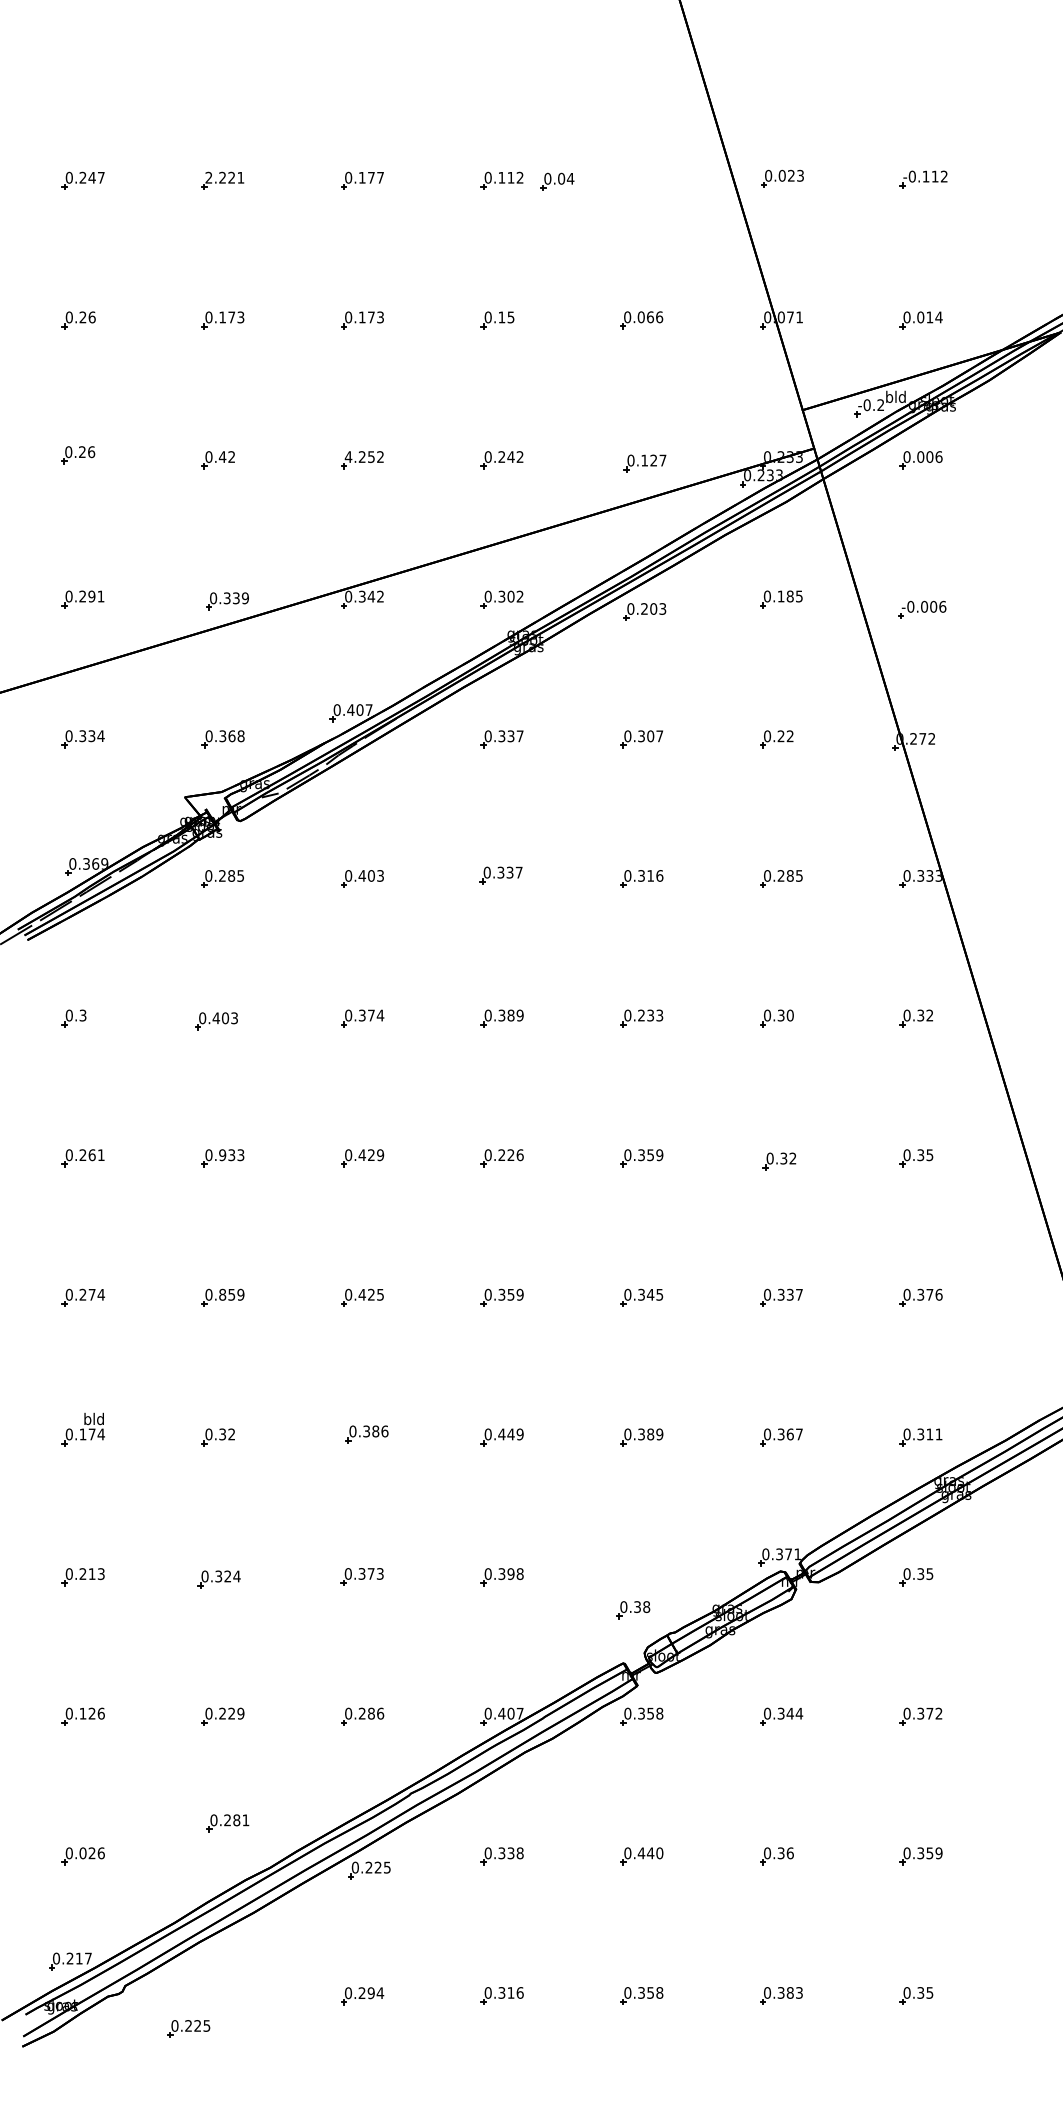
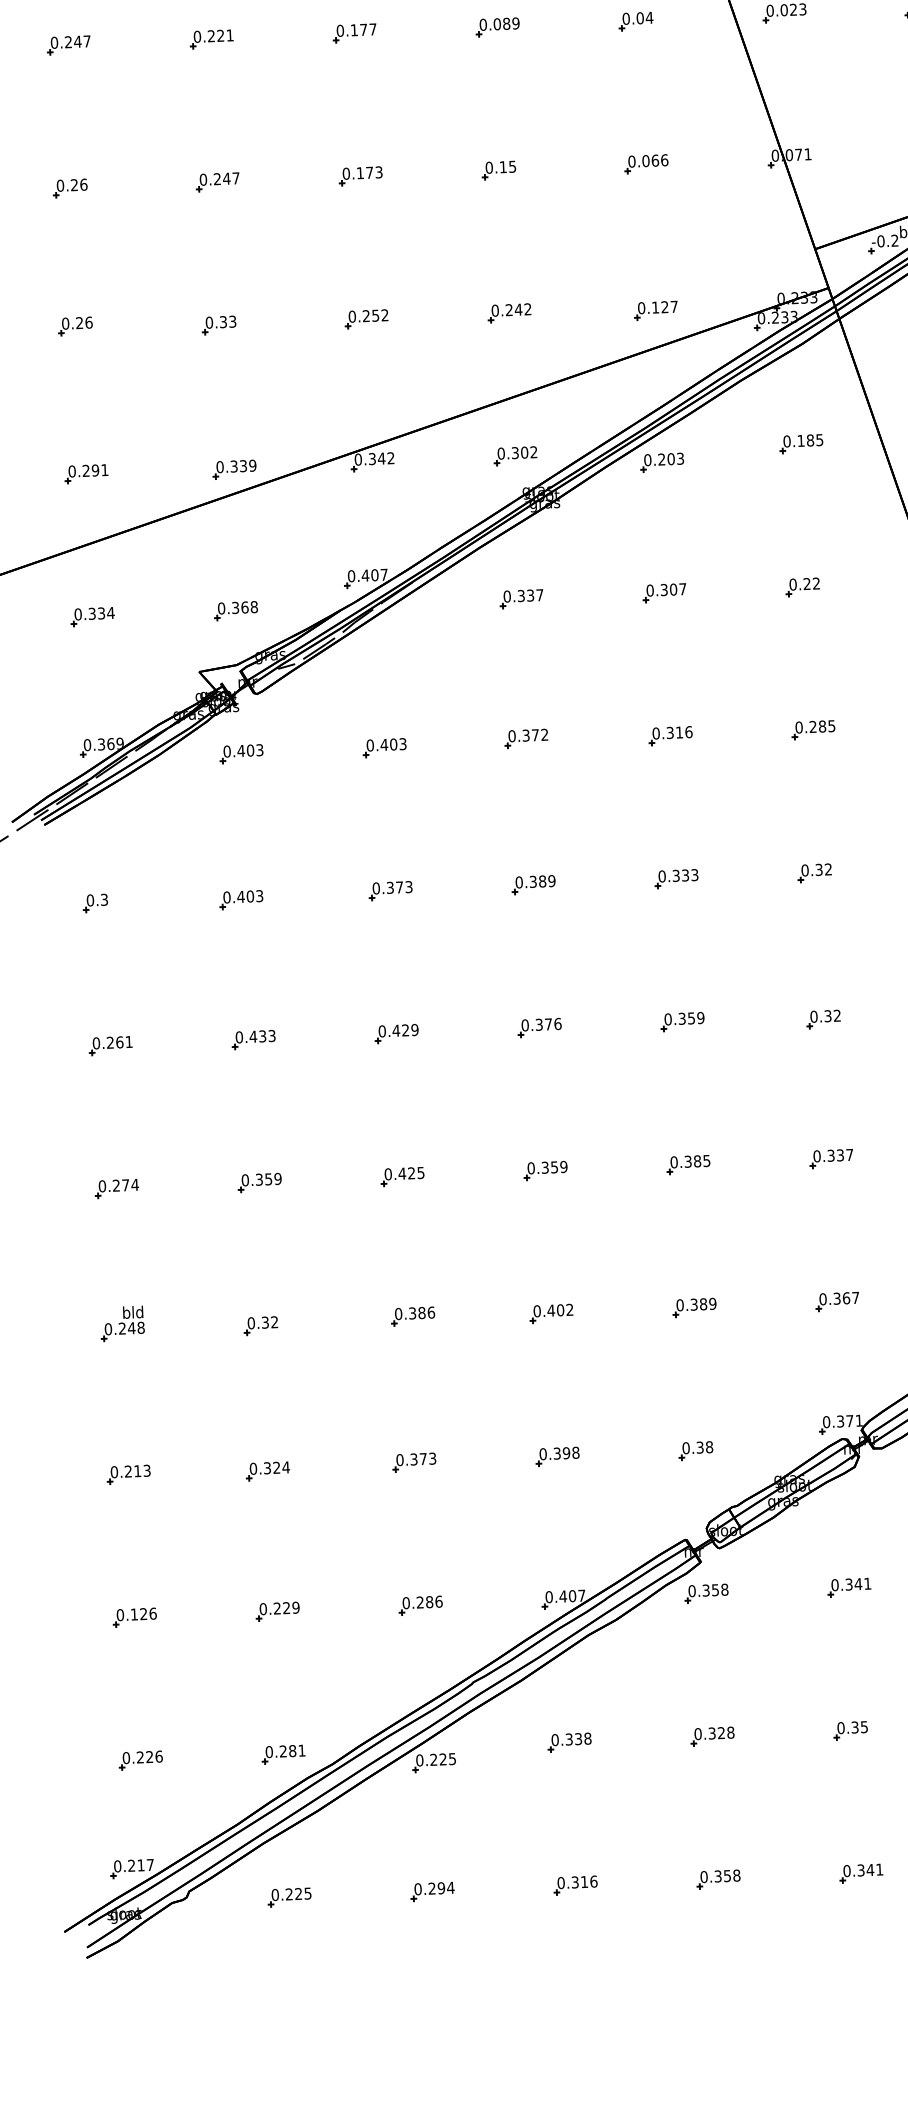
text: (208, 177) -> (196, 36), 2.221 -> 0.221
text: (510, 177) -> (506, 23), 0.112 -> 0.089
part: (557, 181) -> (636, 21), moved
text: (231, 317) -> (226, 178), 0.173 -> 0.247
text: (226, 456) -> (227, 321), 0.42 -> 0.33
text: (348, 456) -> (352, 316), 4.252 -> 0.252
text: (514, 872) -> (539, 734), 0.337 -> 0.372
text: (231, 875) -> (250, 750), 0.285 -> 0.403
text: (380, 1015) -> (408, 887), 0.374 -> 0.373
text: (641, 1015) -> (676, 875), 0.233 -> 0.333
text: (789, 1015) -> (827, 869), 0.30 -> 0.32
text: (222, 1155) -> (253, 1037), 0.933 -> 0.433
text: (506, 1155) -> (543, 1024), 0.226 -> 0.376
text: (222, 1294) -> (259, 1179), 0.859 -> 0.359
text: (650, 1294) -> (697, 1161), 0.345 -> 0.385
text: (91, 1434) -> (131, 1328), 0.174 -> 0.248
text: (515, 1434) -> (565, 1310), 0.449 -> 0.402
part: (633, 1610) -> (696, 1451), moved
text: (799, 1713) -> (867, 1583), 0.344 -> 0.341
part: (227, 1823) -> (283, 1754), moved
text: (82, 1853) -> (139, 1757), 0.026 -> 0.226
text: (650, 1853) -> (721, 1733), 0.440 -> 0.328
text: (789, 1853) -> (863, 1727), 0.36 -> 0.35
text: (794, 1992) -> (874, 1869), 0.383 -> 0.341
part: (188, 2028) -> (289, 1897), moved

